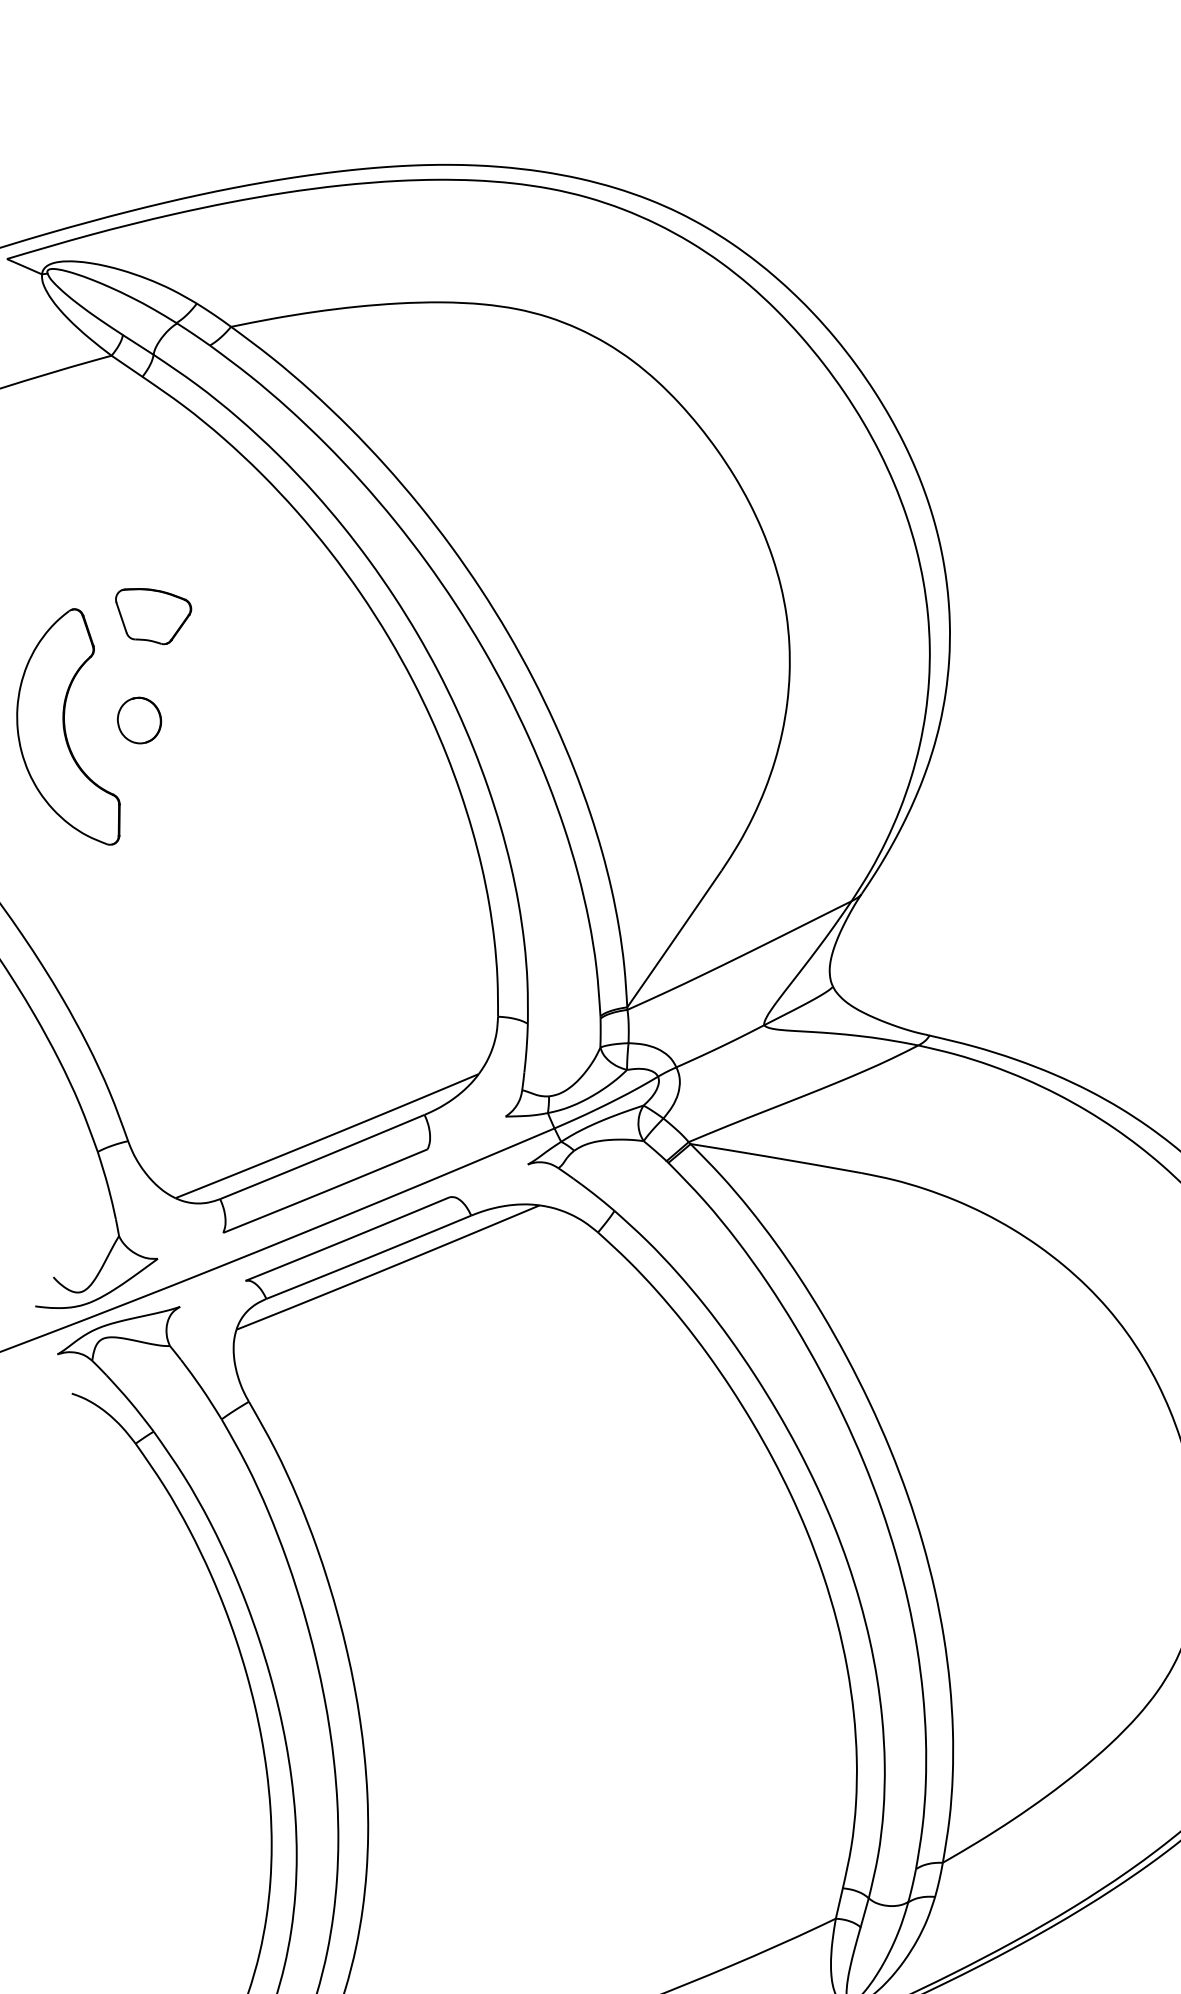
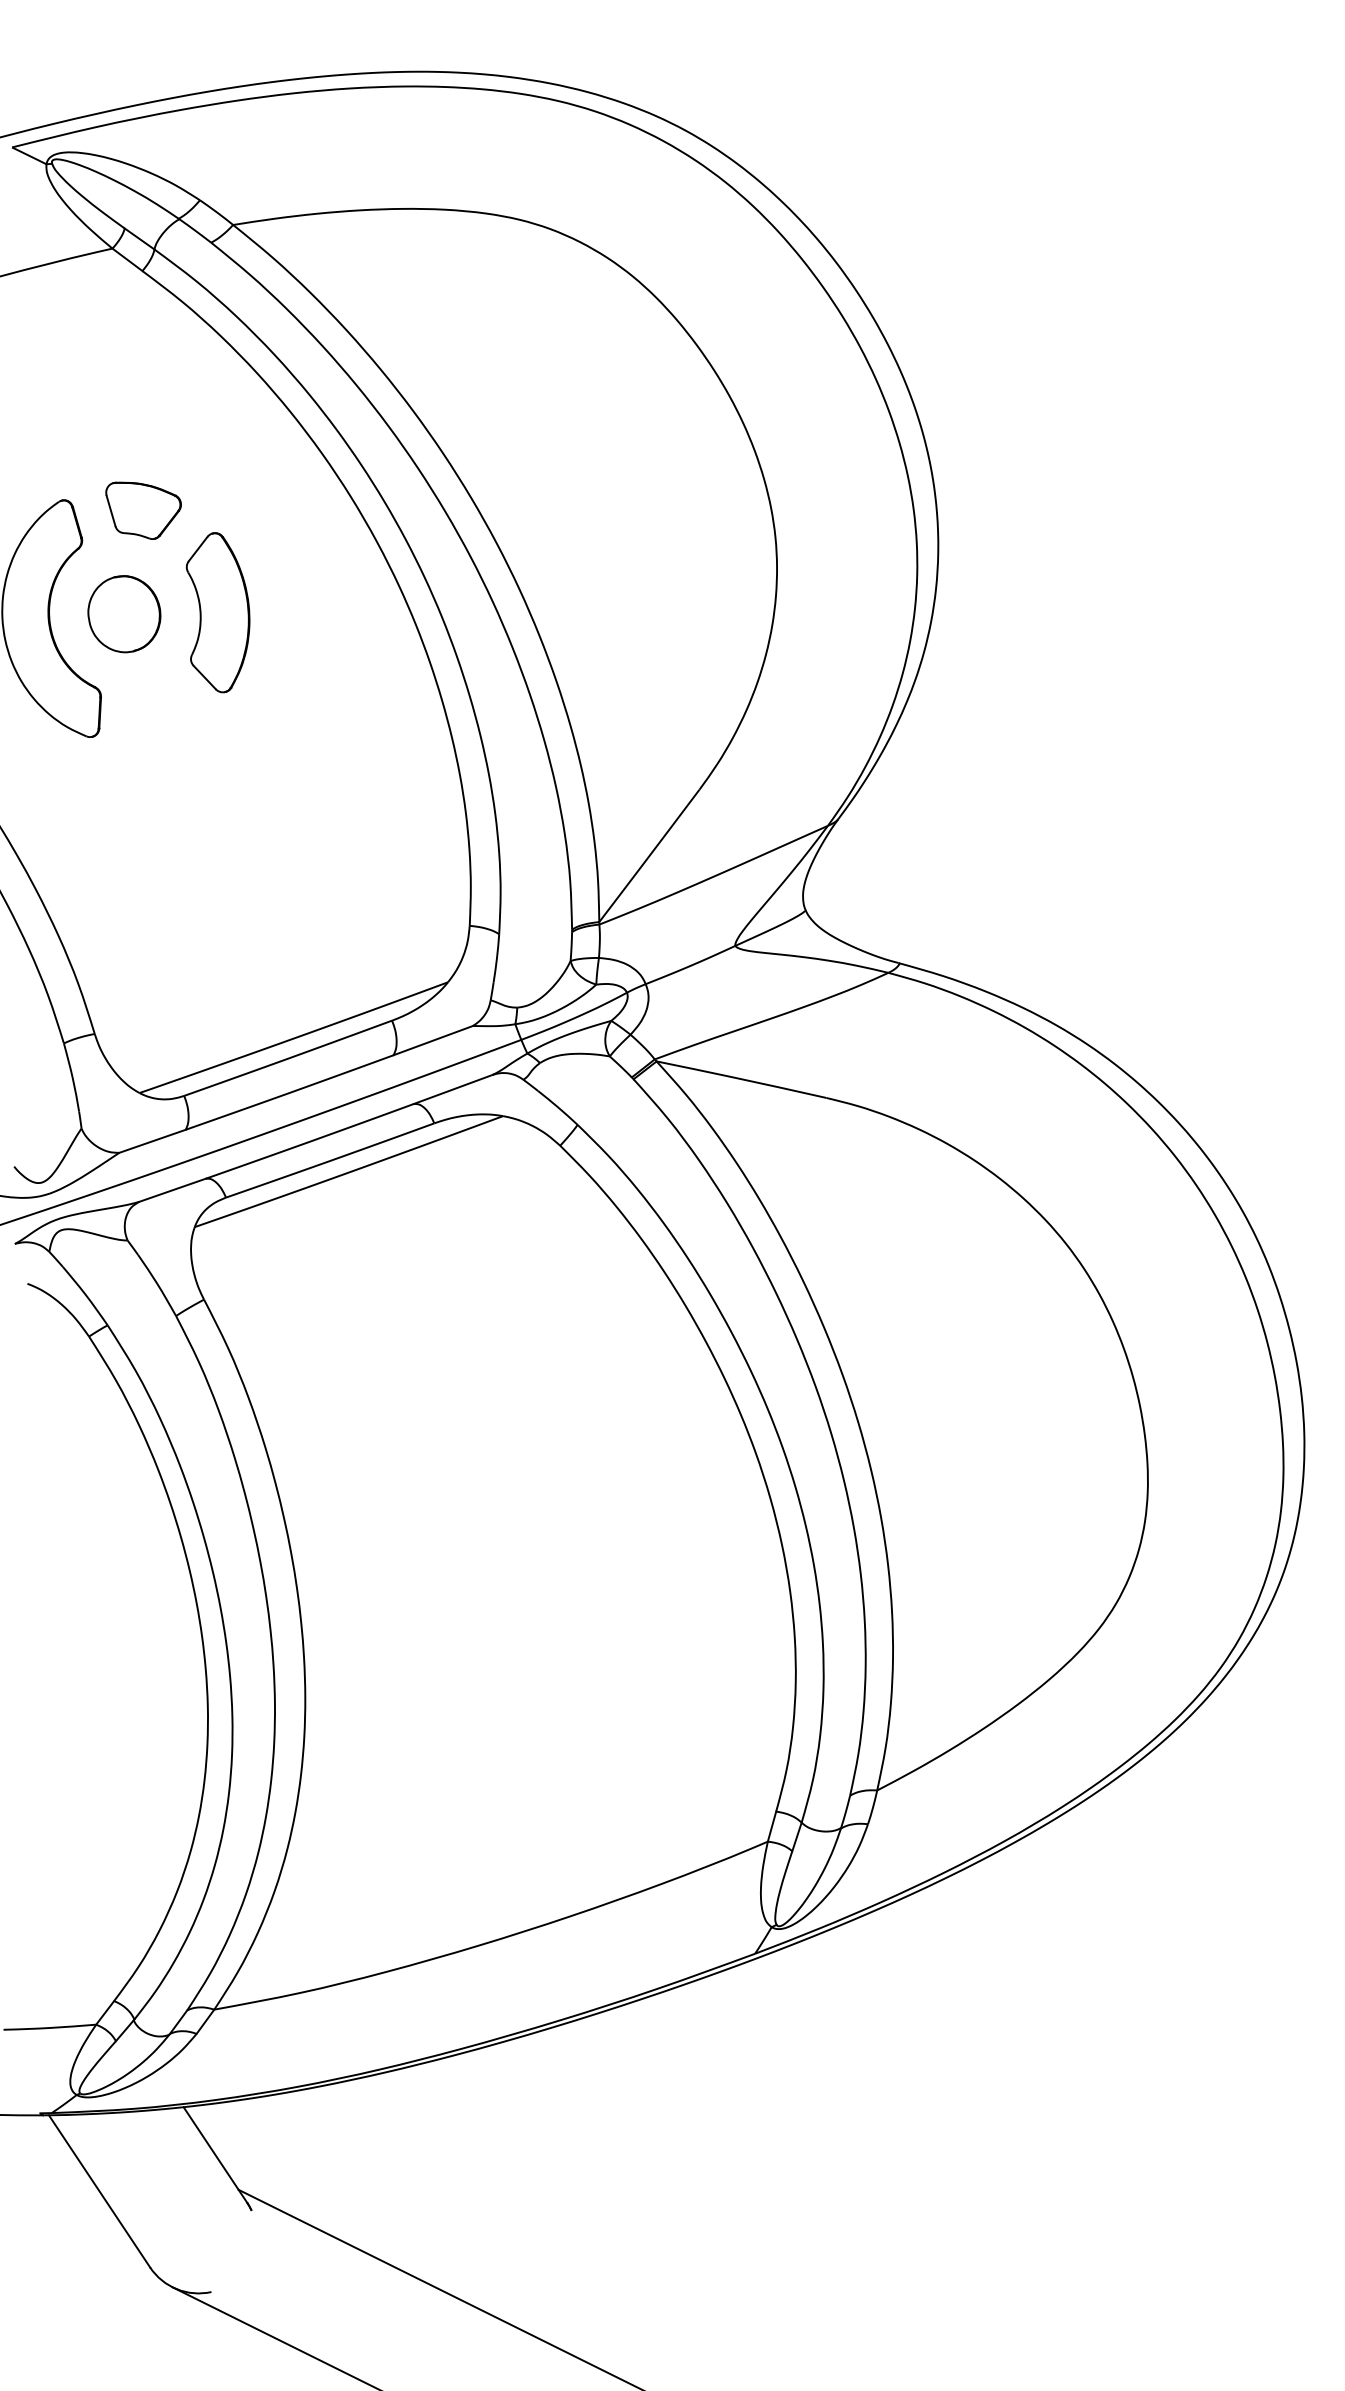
part: (232, 714) -> (217, 612), added
part: (139, 720) -> (124, 614), size x1.67
line: (465, 1132) -> (432, 1040), added
line: (488, 1180) -> (453, 1089), added
line: (190, 1245) -> (152, 1140), added
line: (212, 1293) -> (172, 1189), added

